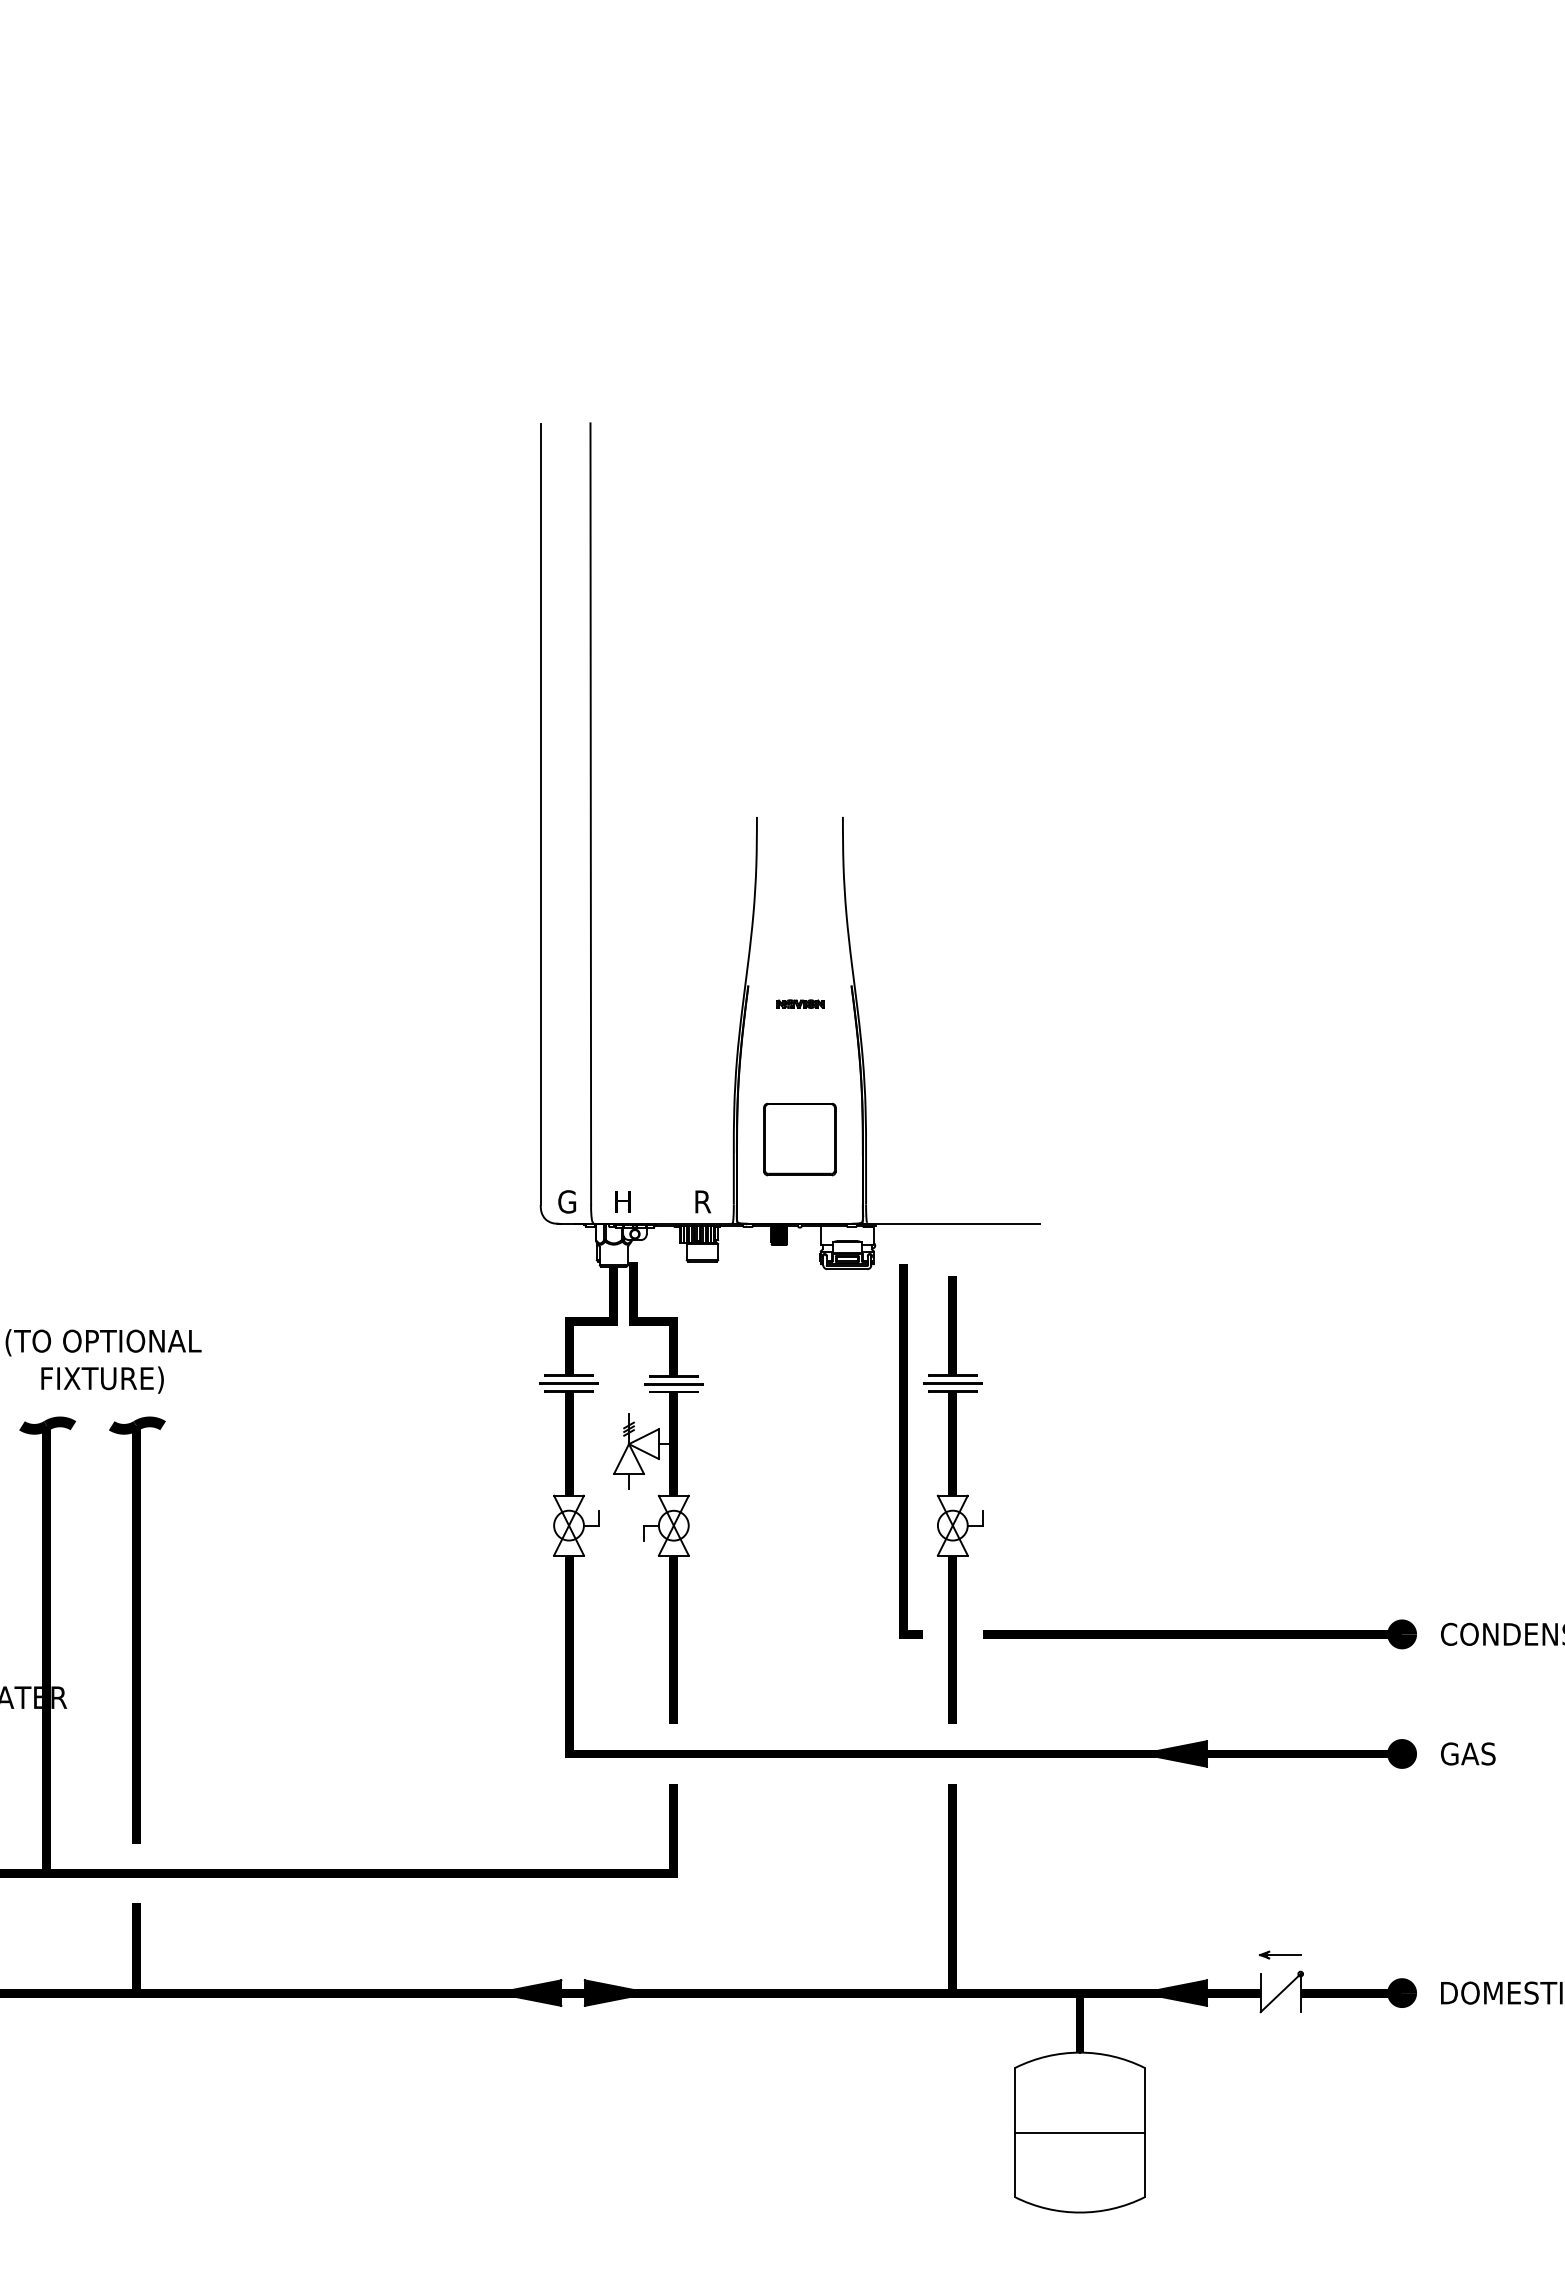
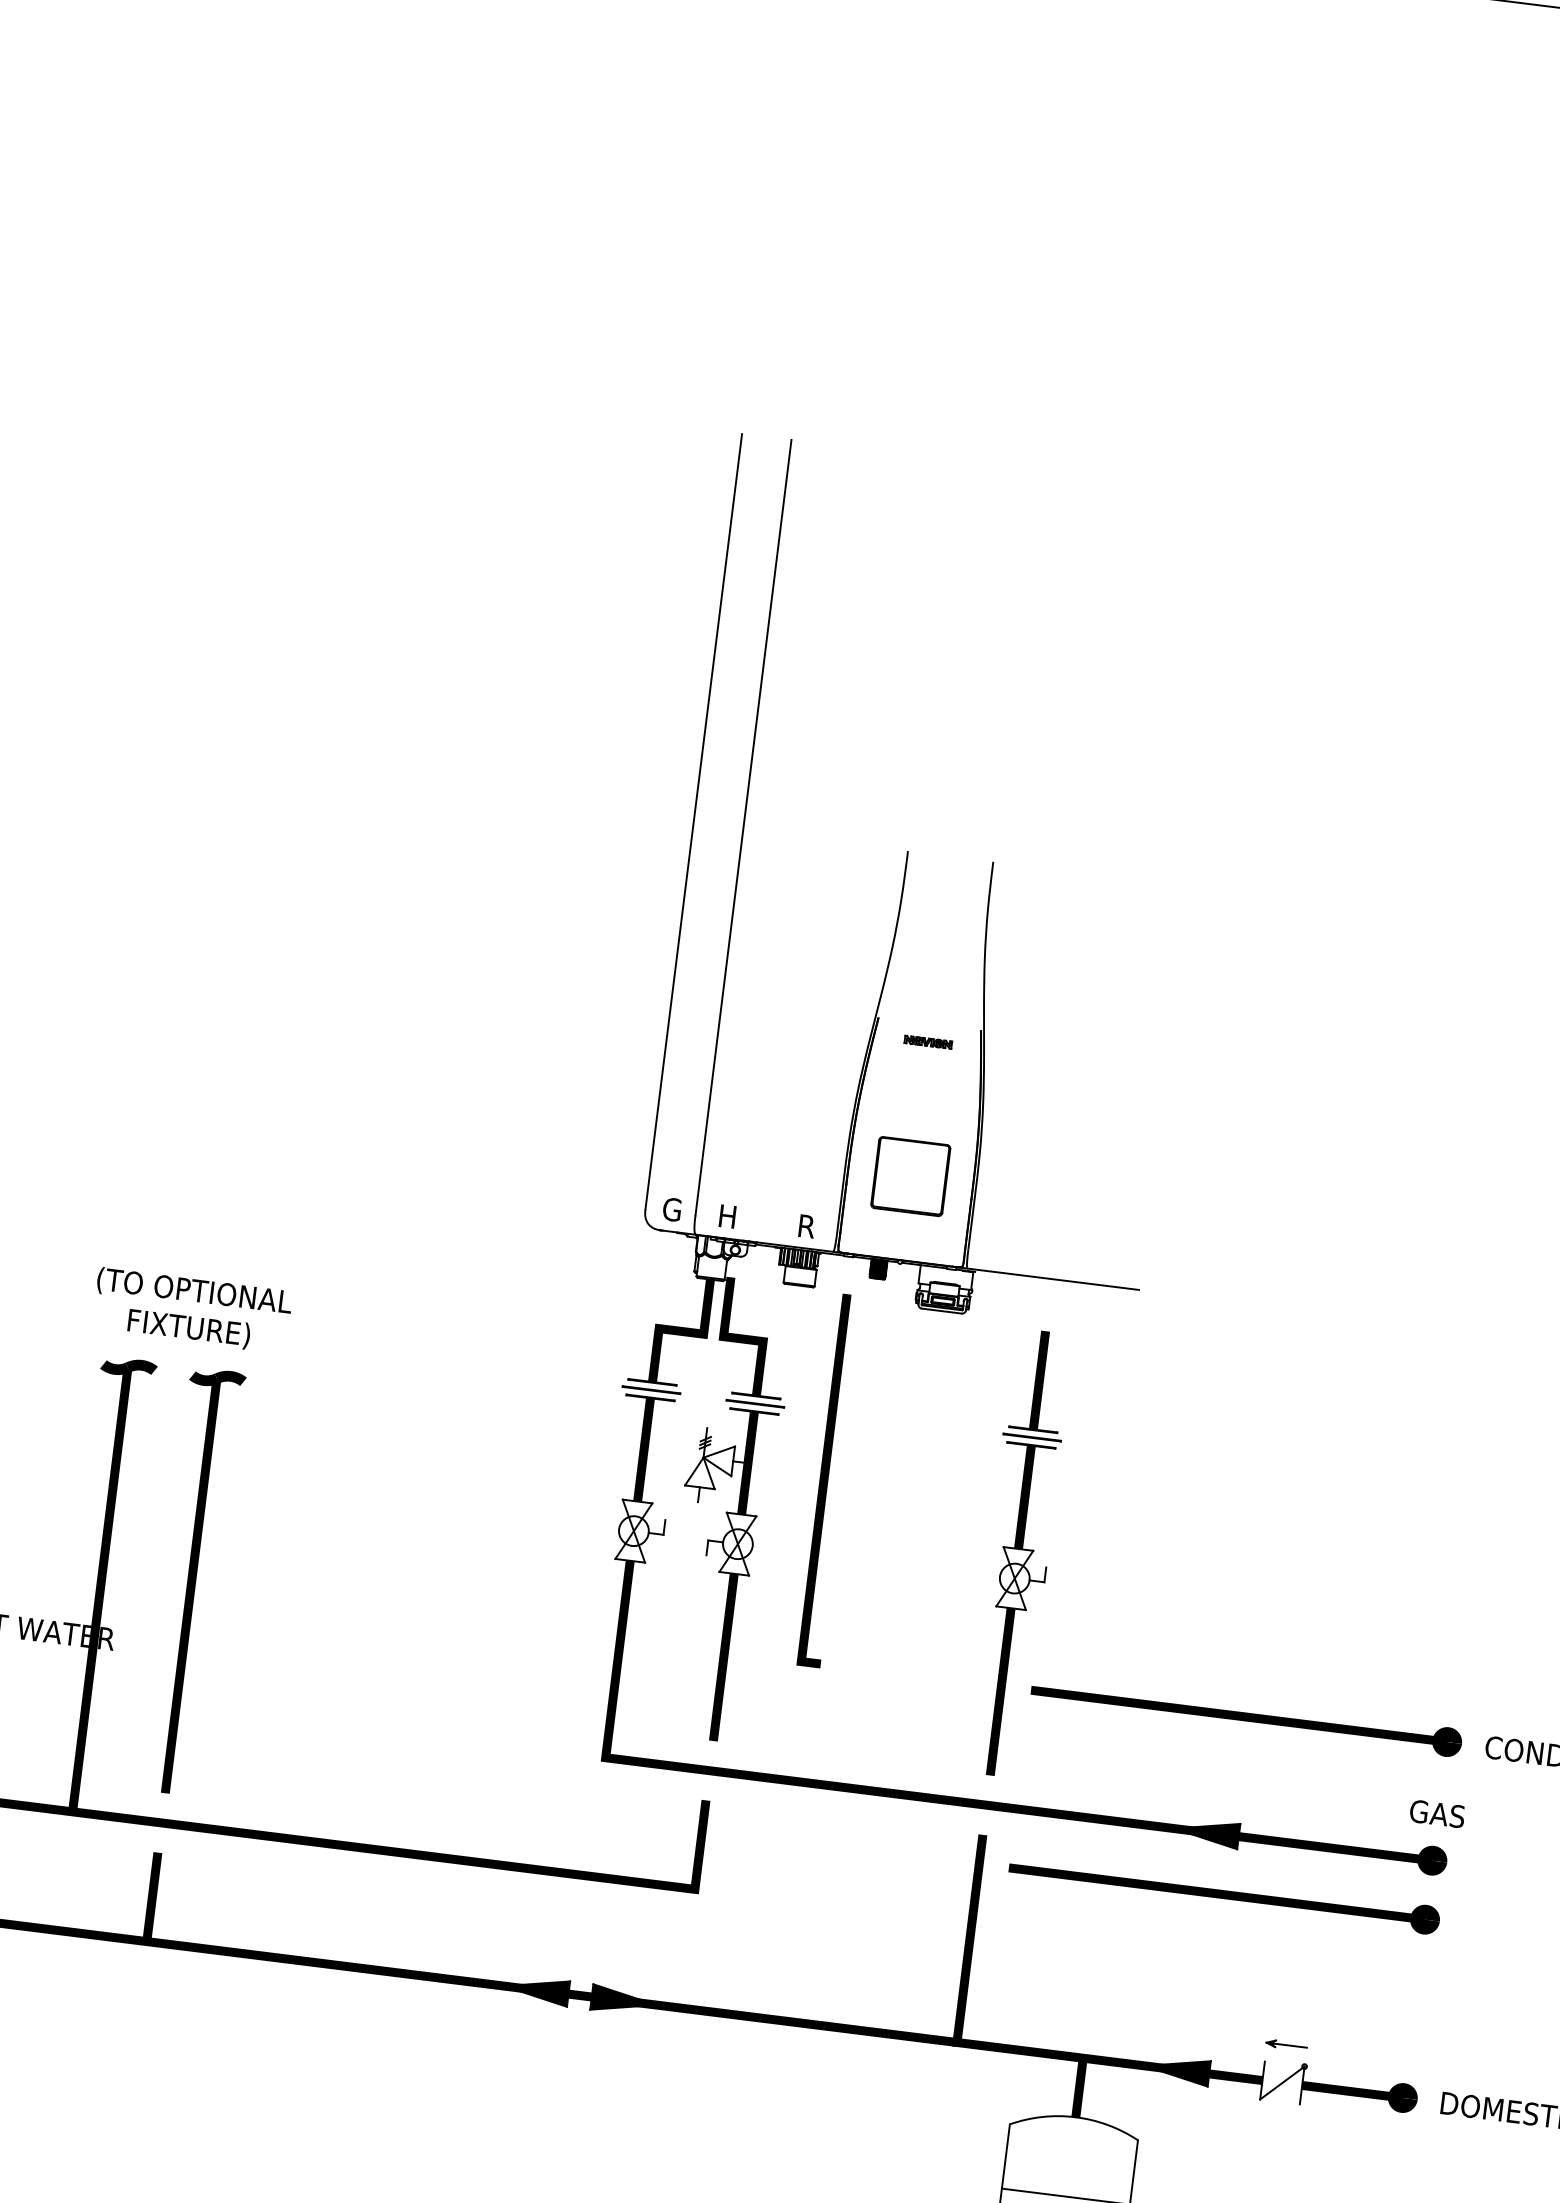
line: (907, 1451) -> (828, 1480), moved
text: (1468, 1753) -> (1437, 1813), moved
part: (1199, 1813) -> (1223, 1894), added

